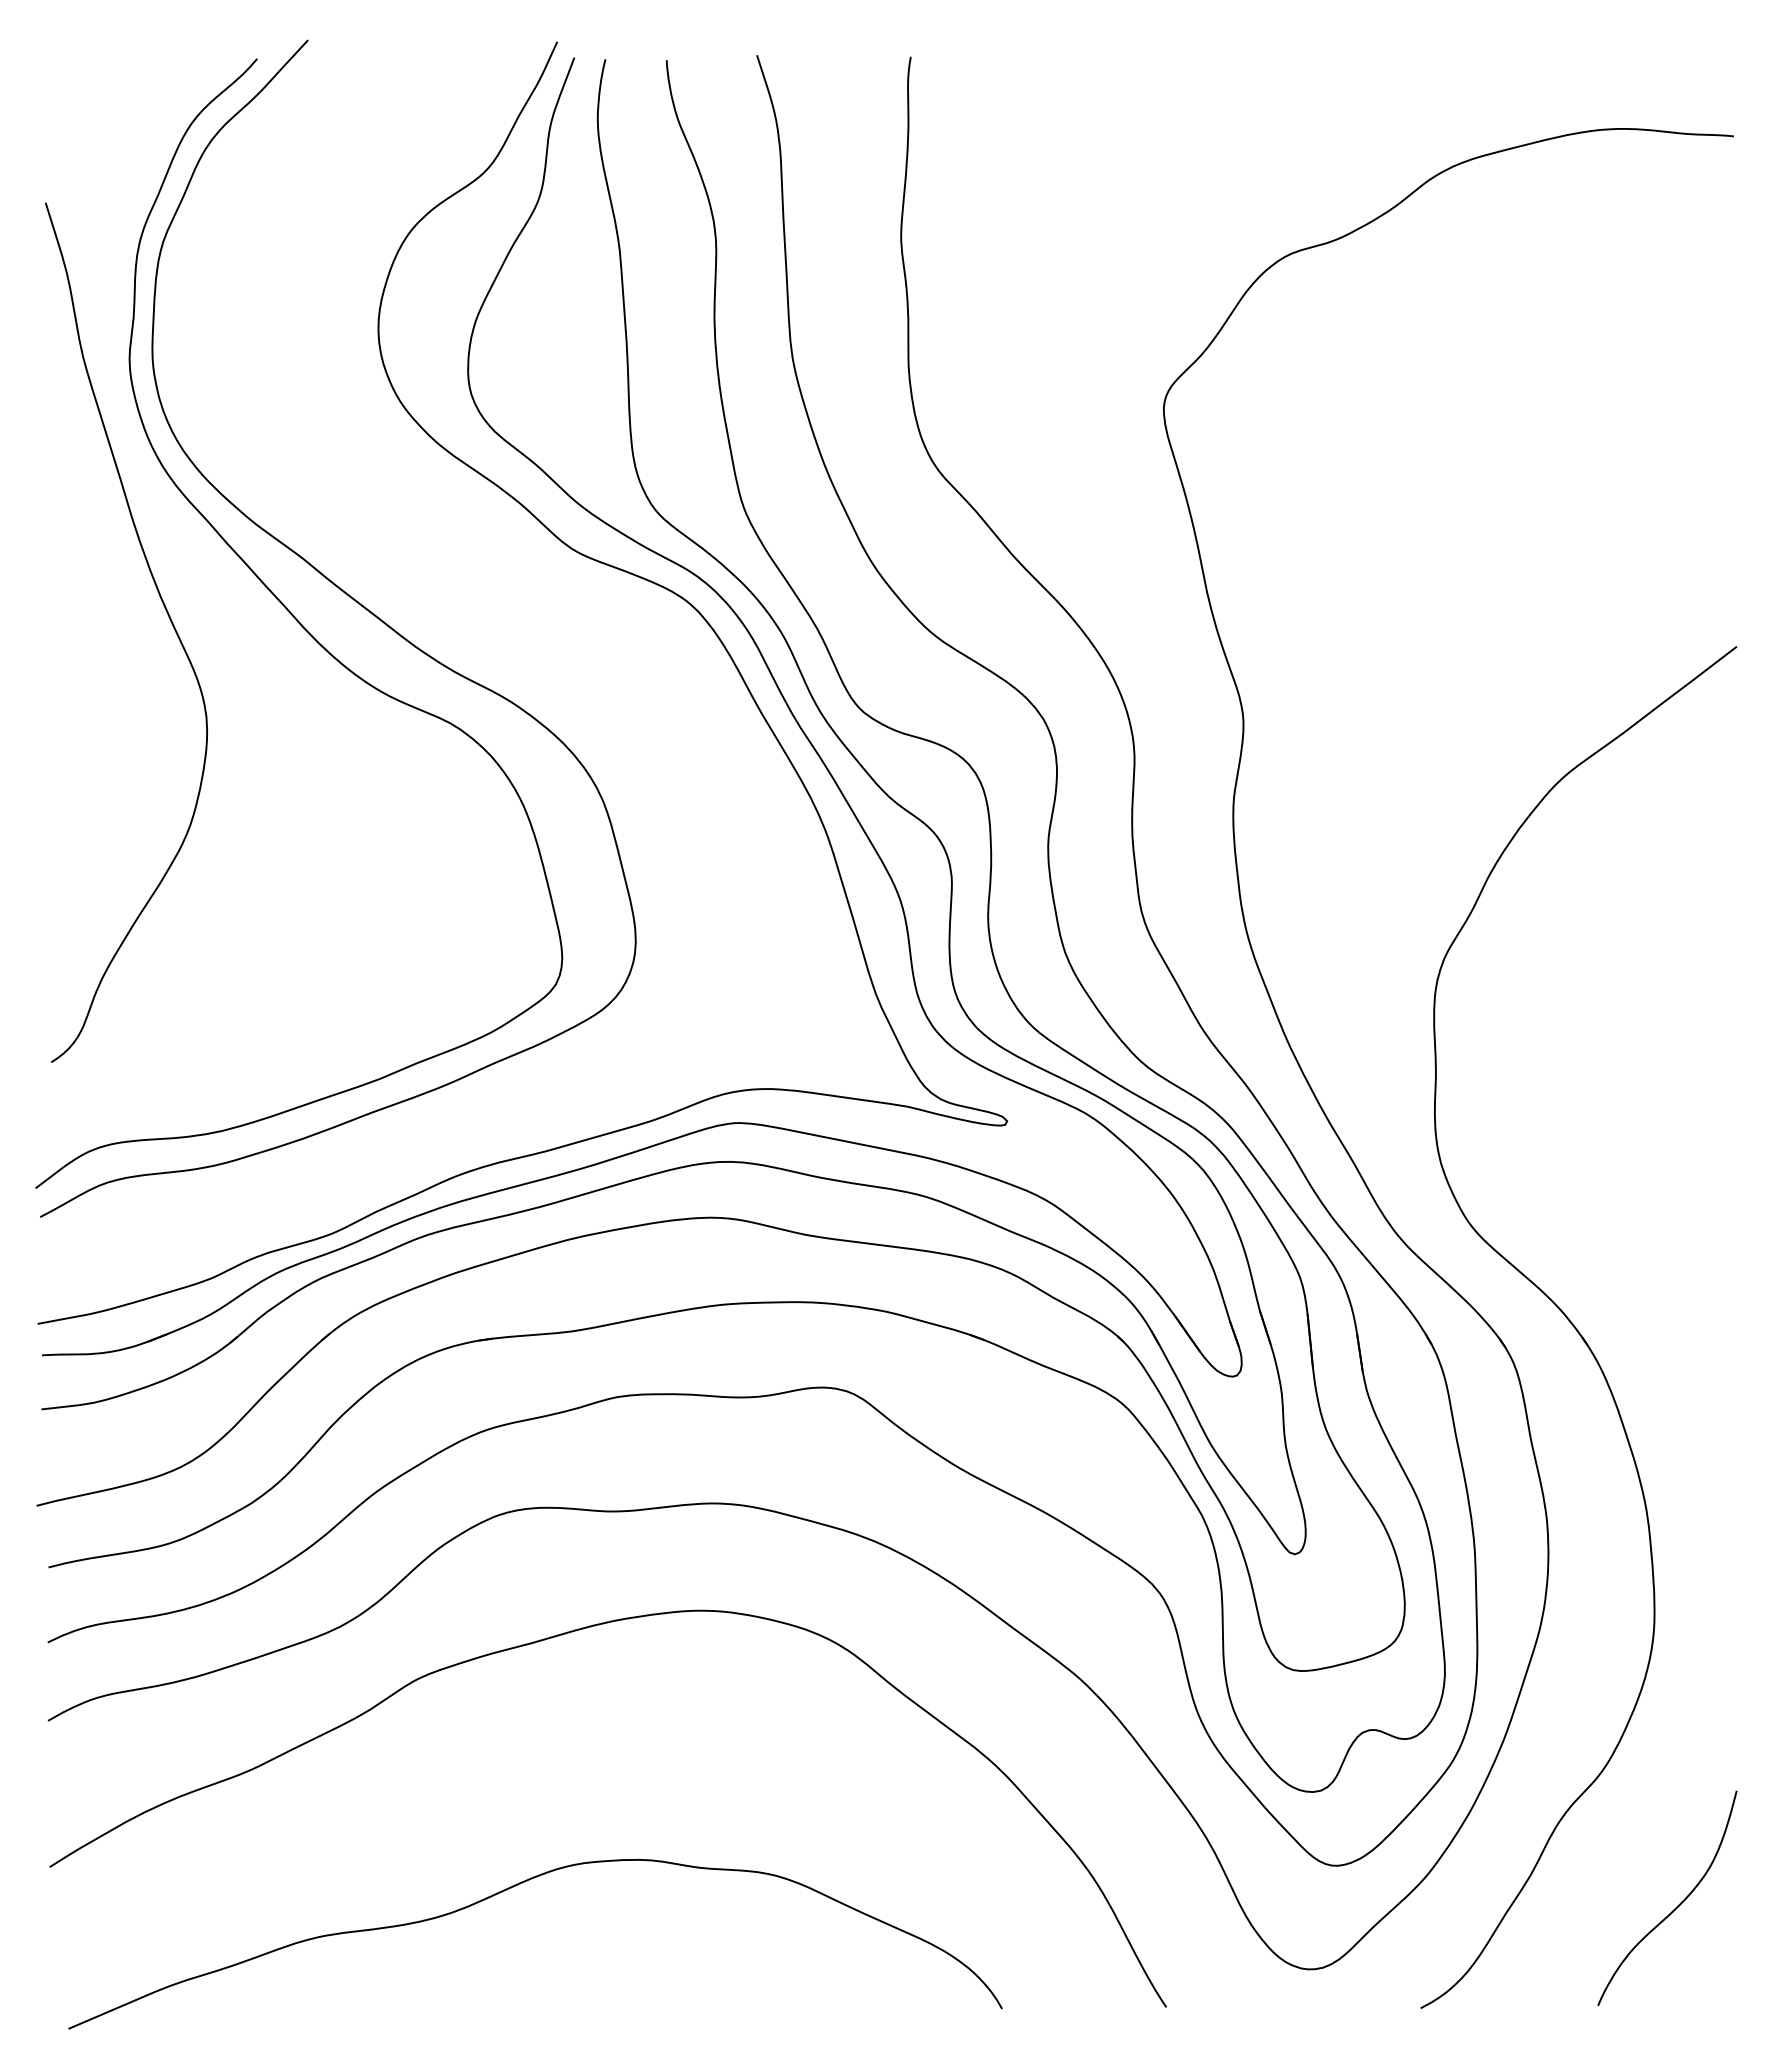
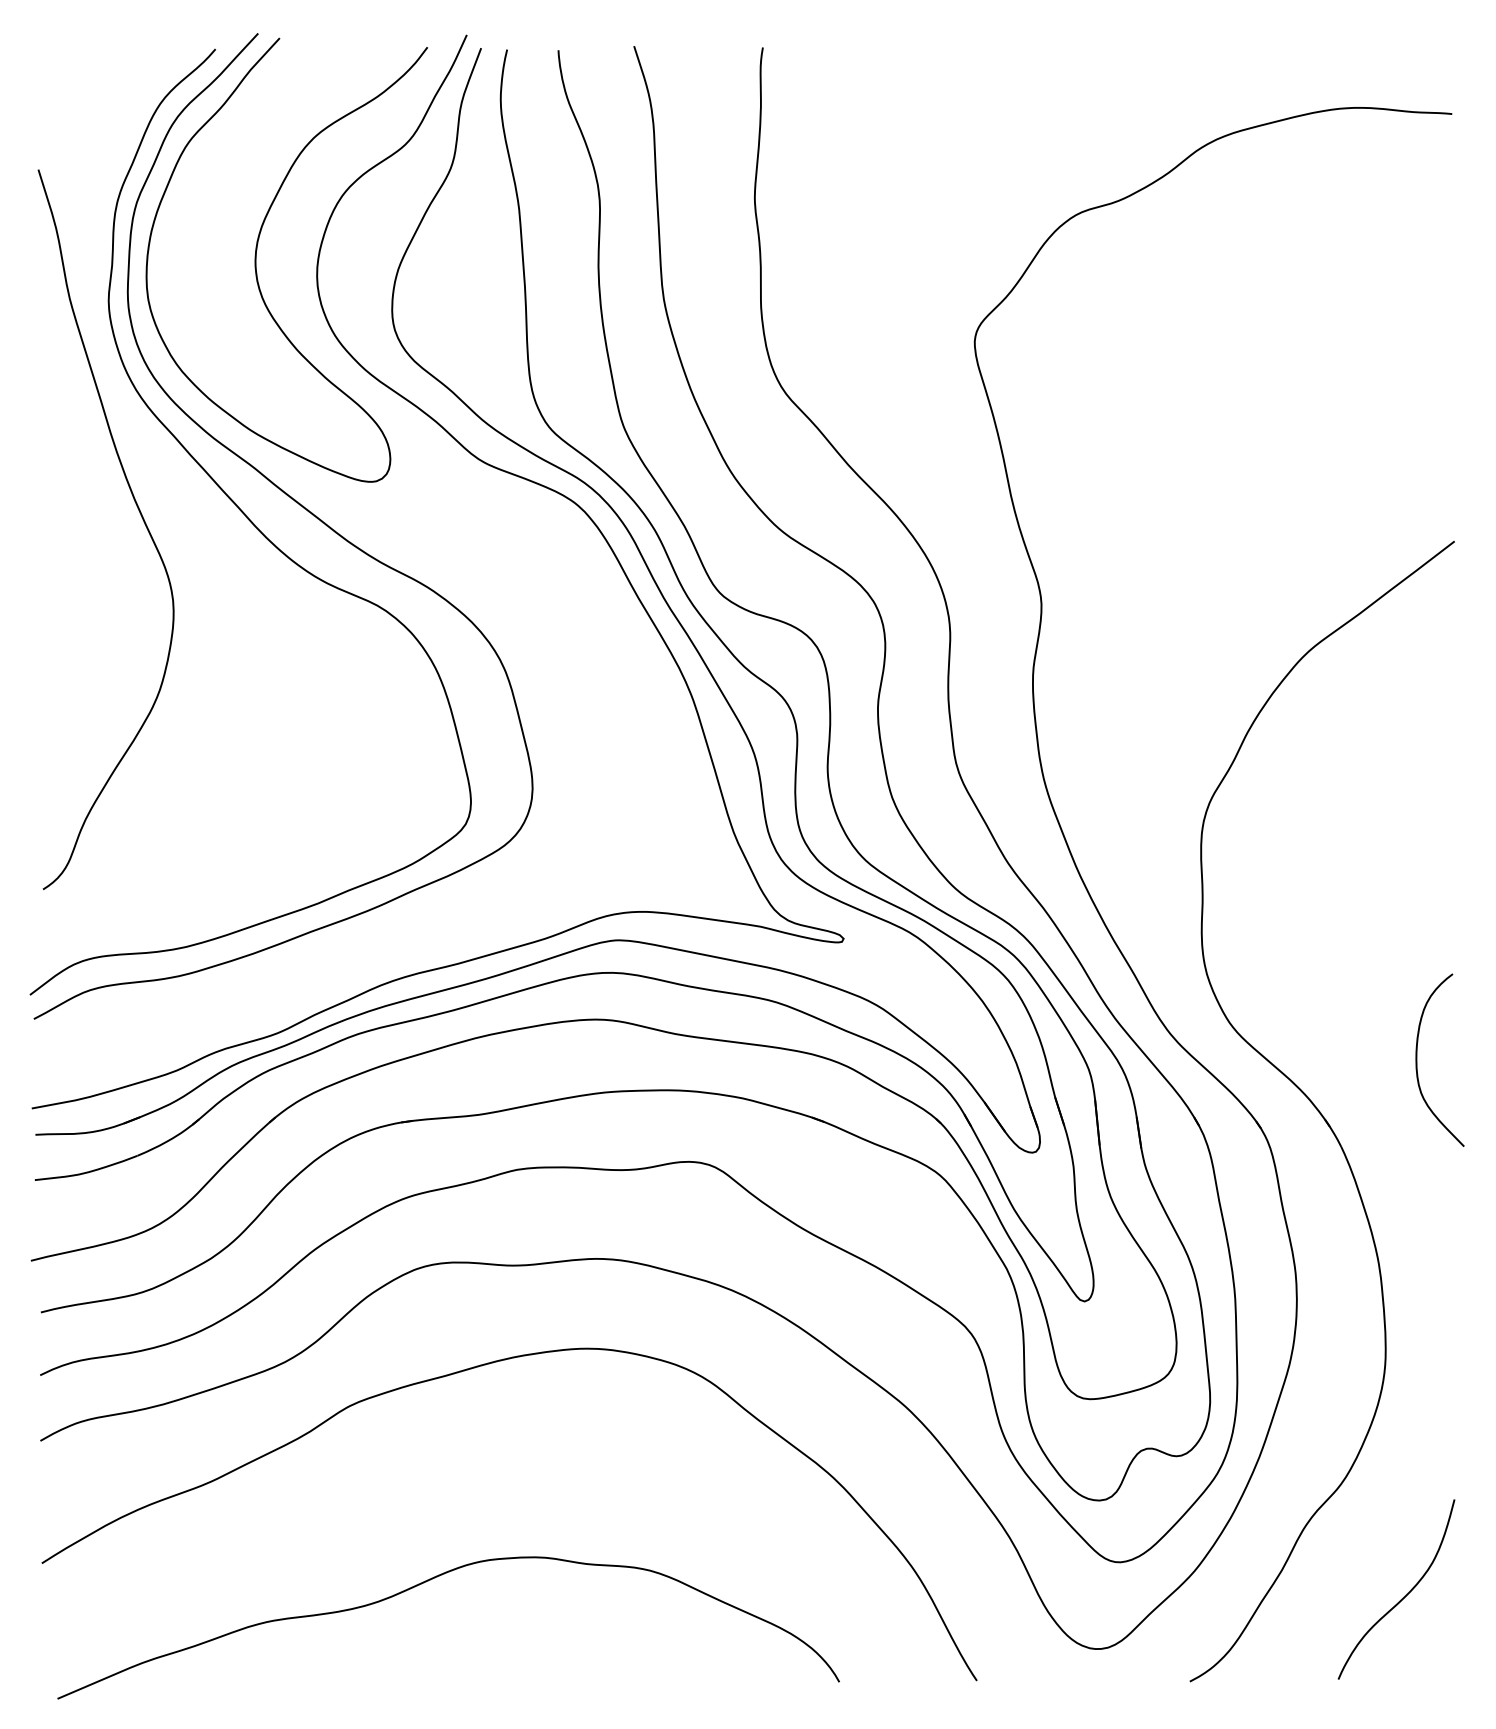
curve: (306, 306) -> (256, 256), added
curve: (1692, 1265) -> (1417, 1059), added

